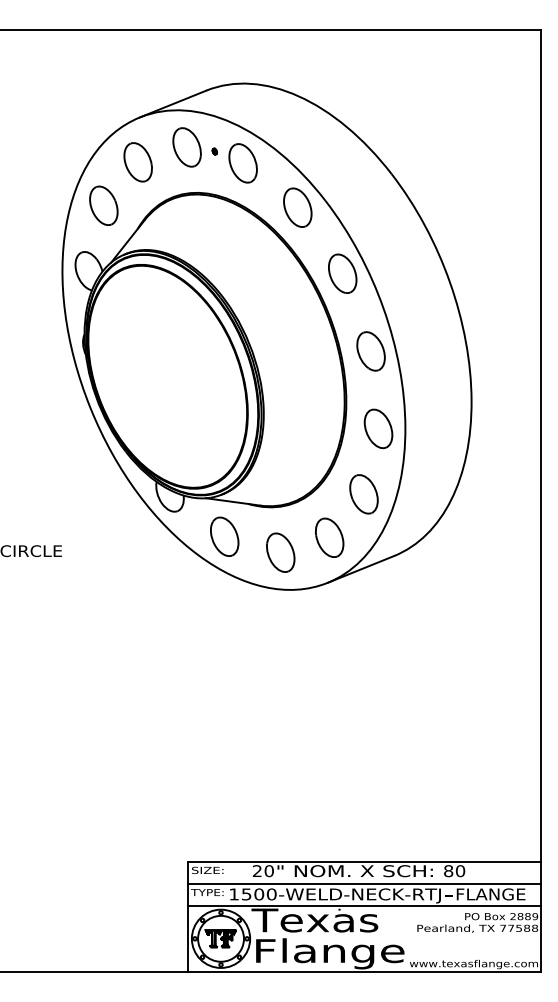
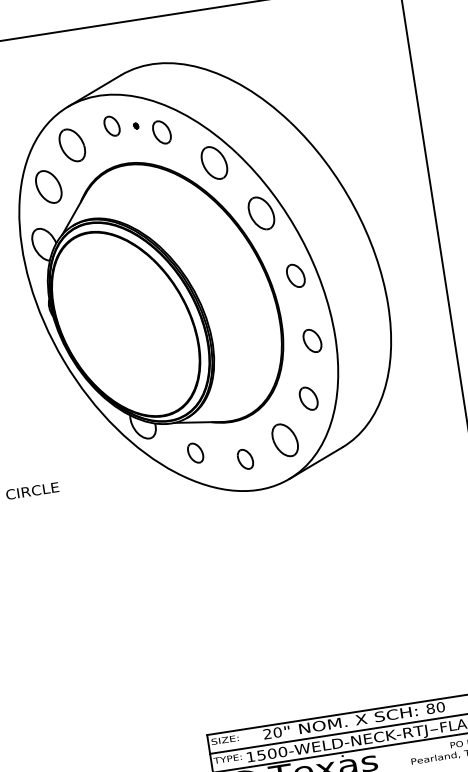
part: (186, 147) -> (111, 126), size x0.6
part: (242, 163) -> (161, 132), size x0.7
part: (370, 351) -> (295, 276), size x0.7
part: (378, 428) -> (312, 340), size x0.7
part: (363, 494) -> (308, 398), size x0.7
part: (224, 536) -> (195, 453), size x0.6
part: (280, 552) -> (245, 459), size x0.6

